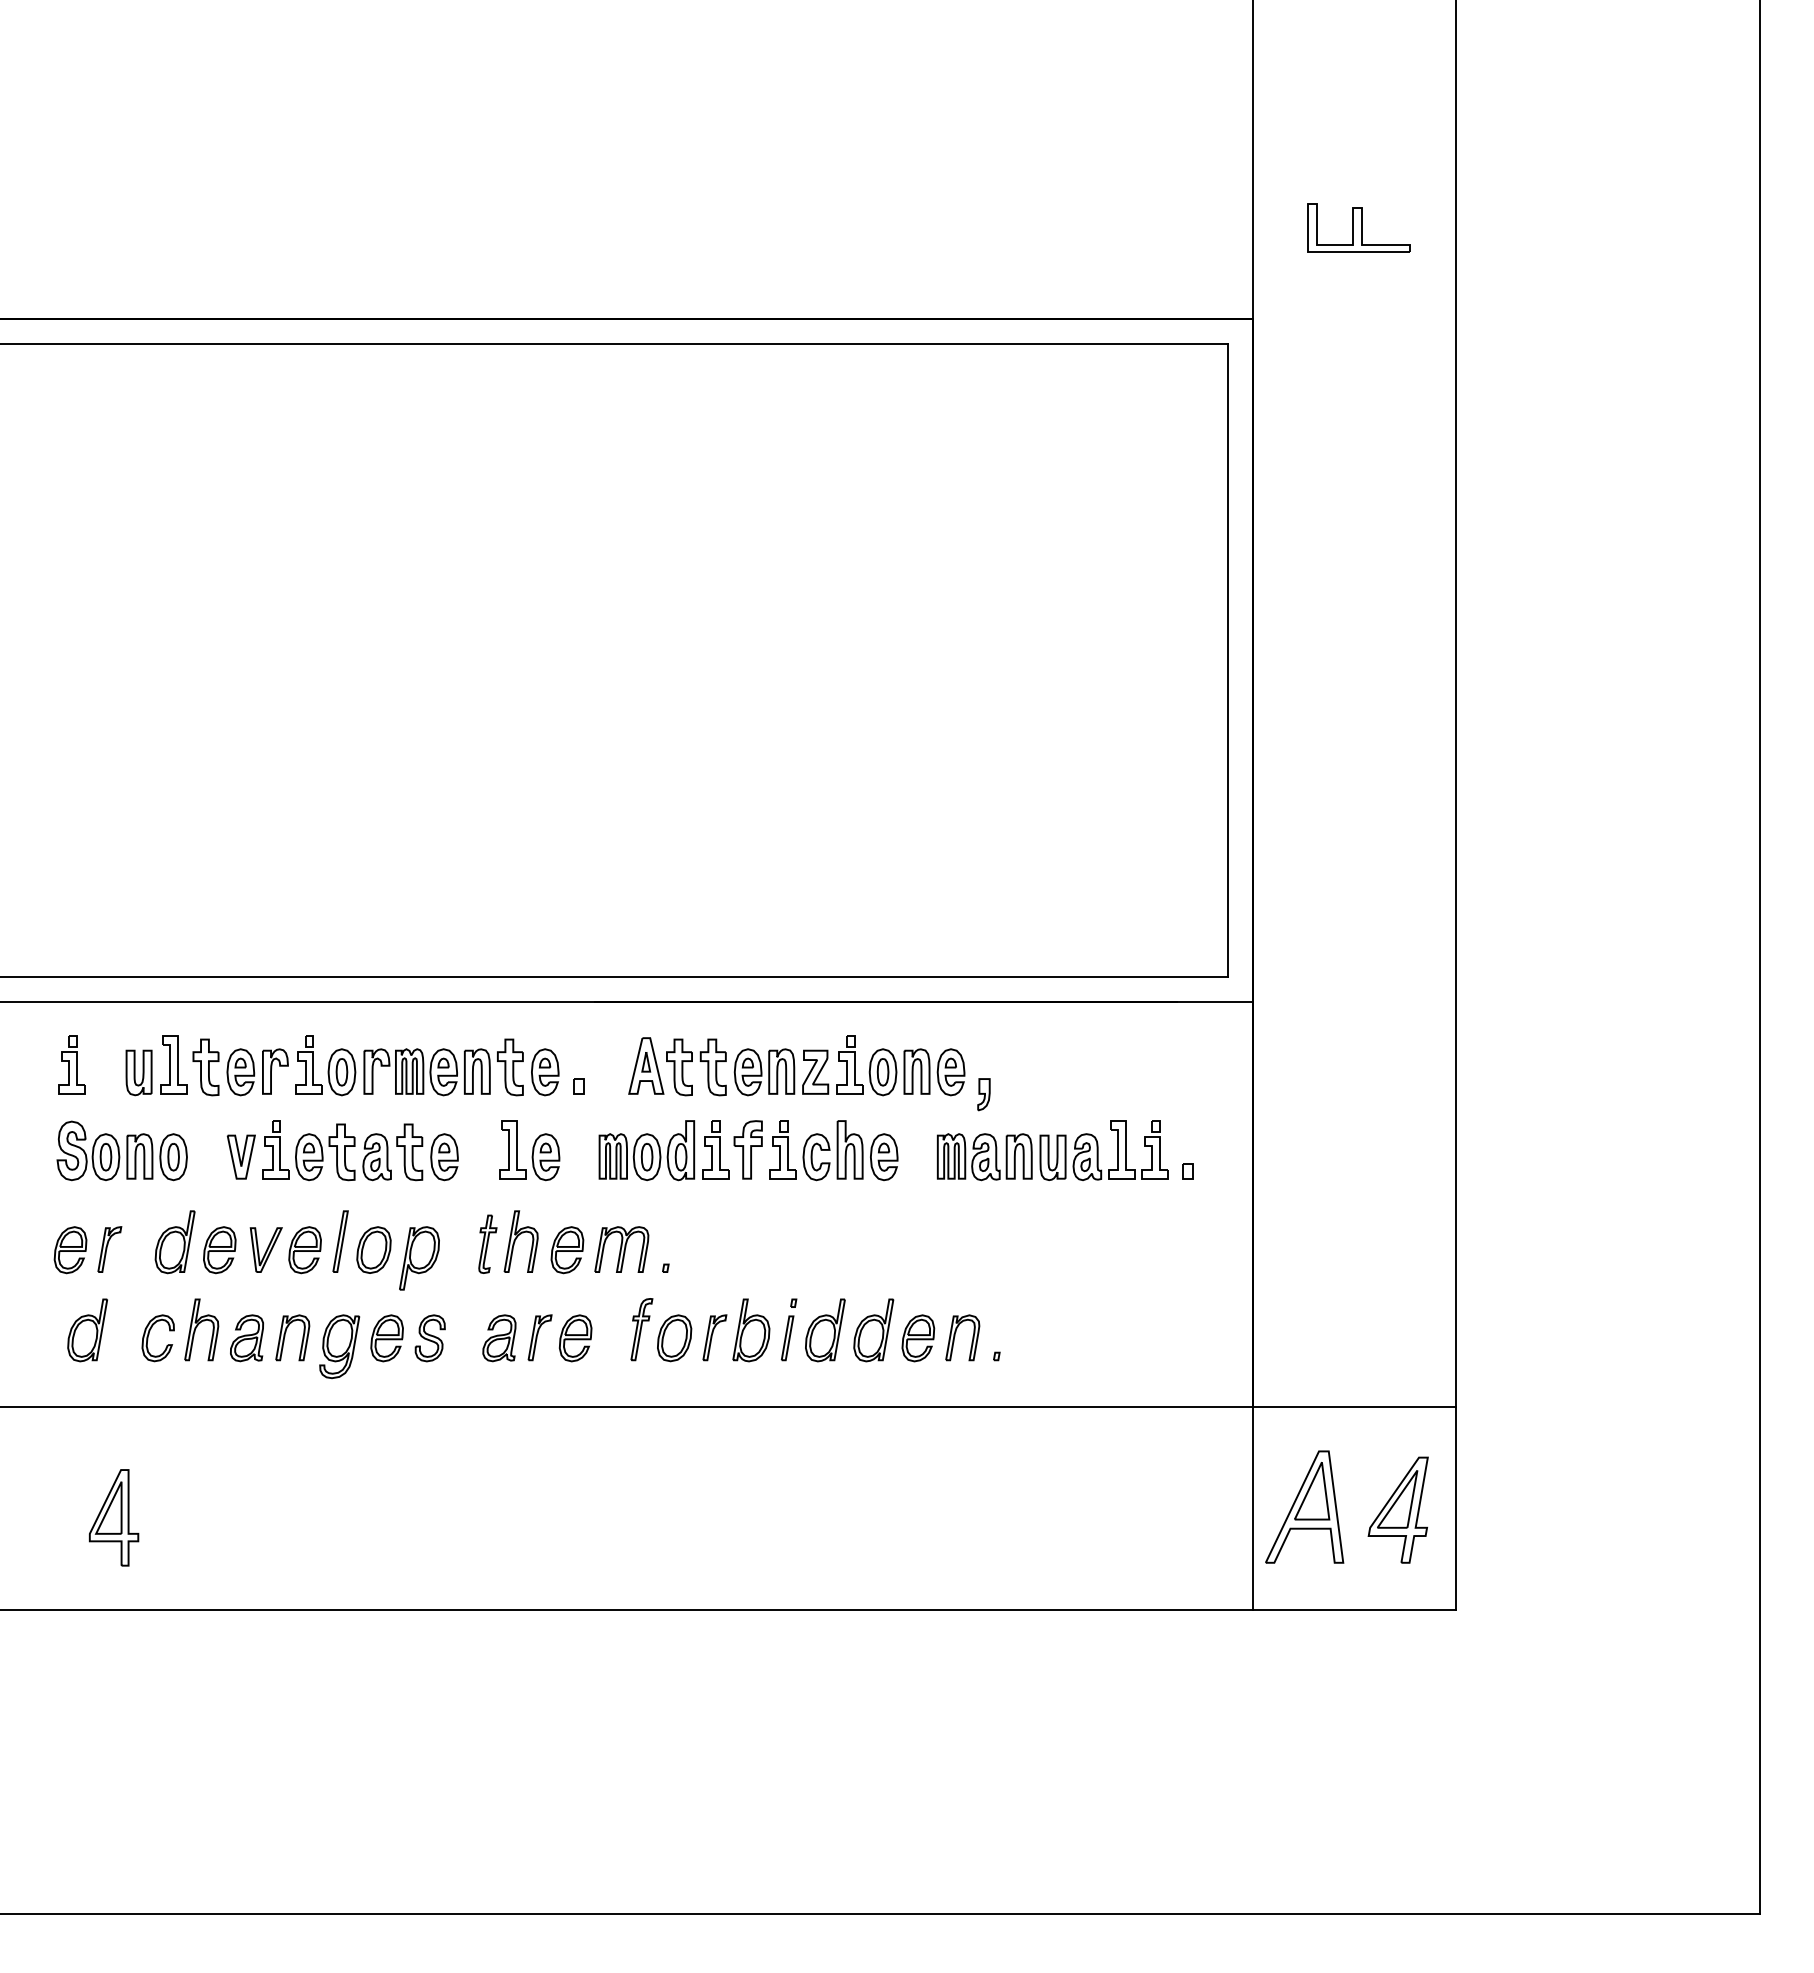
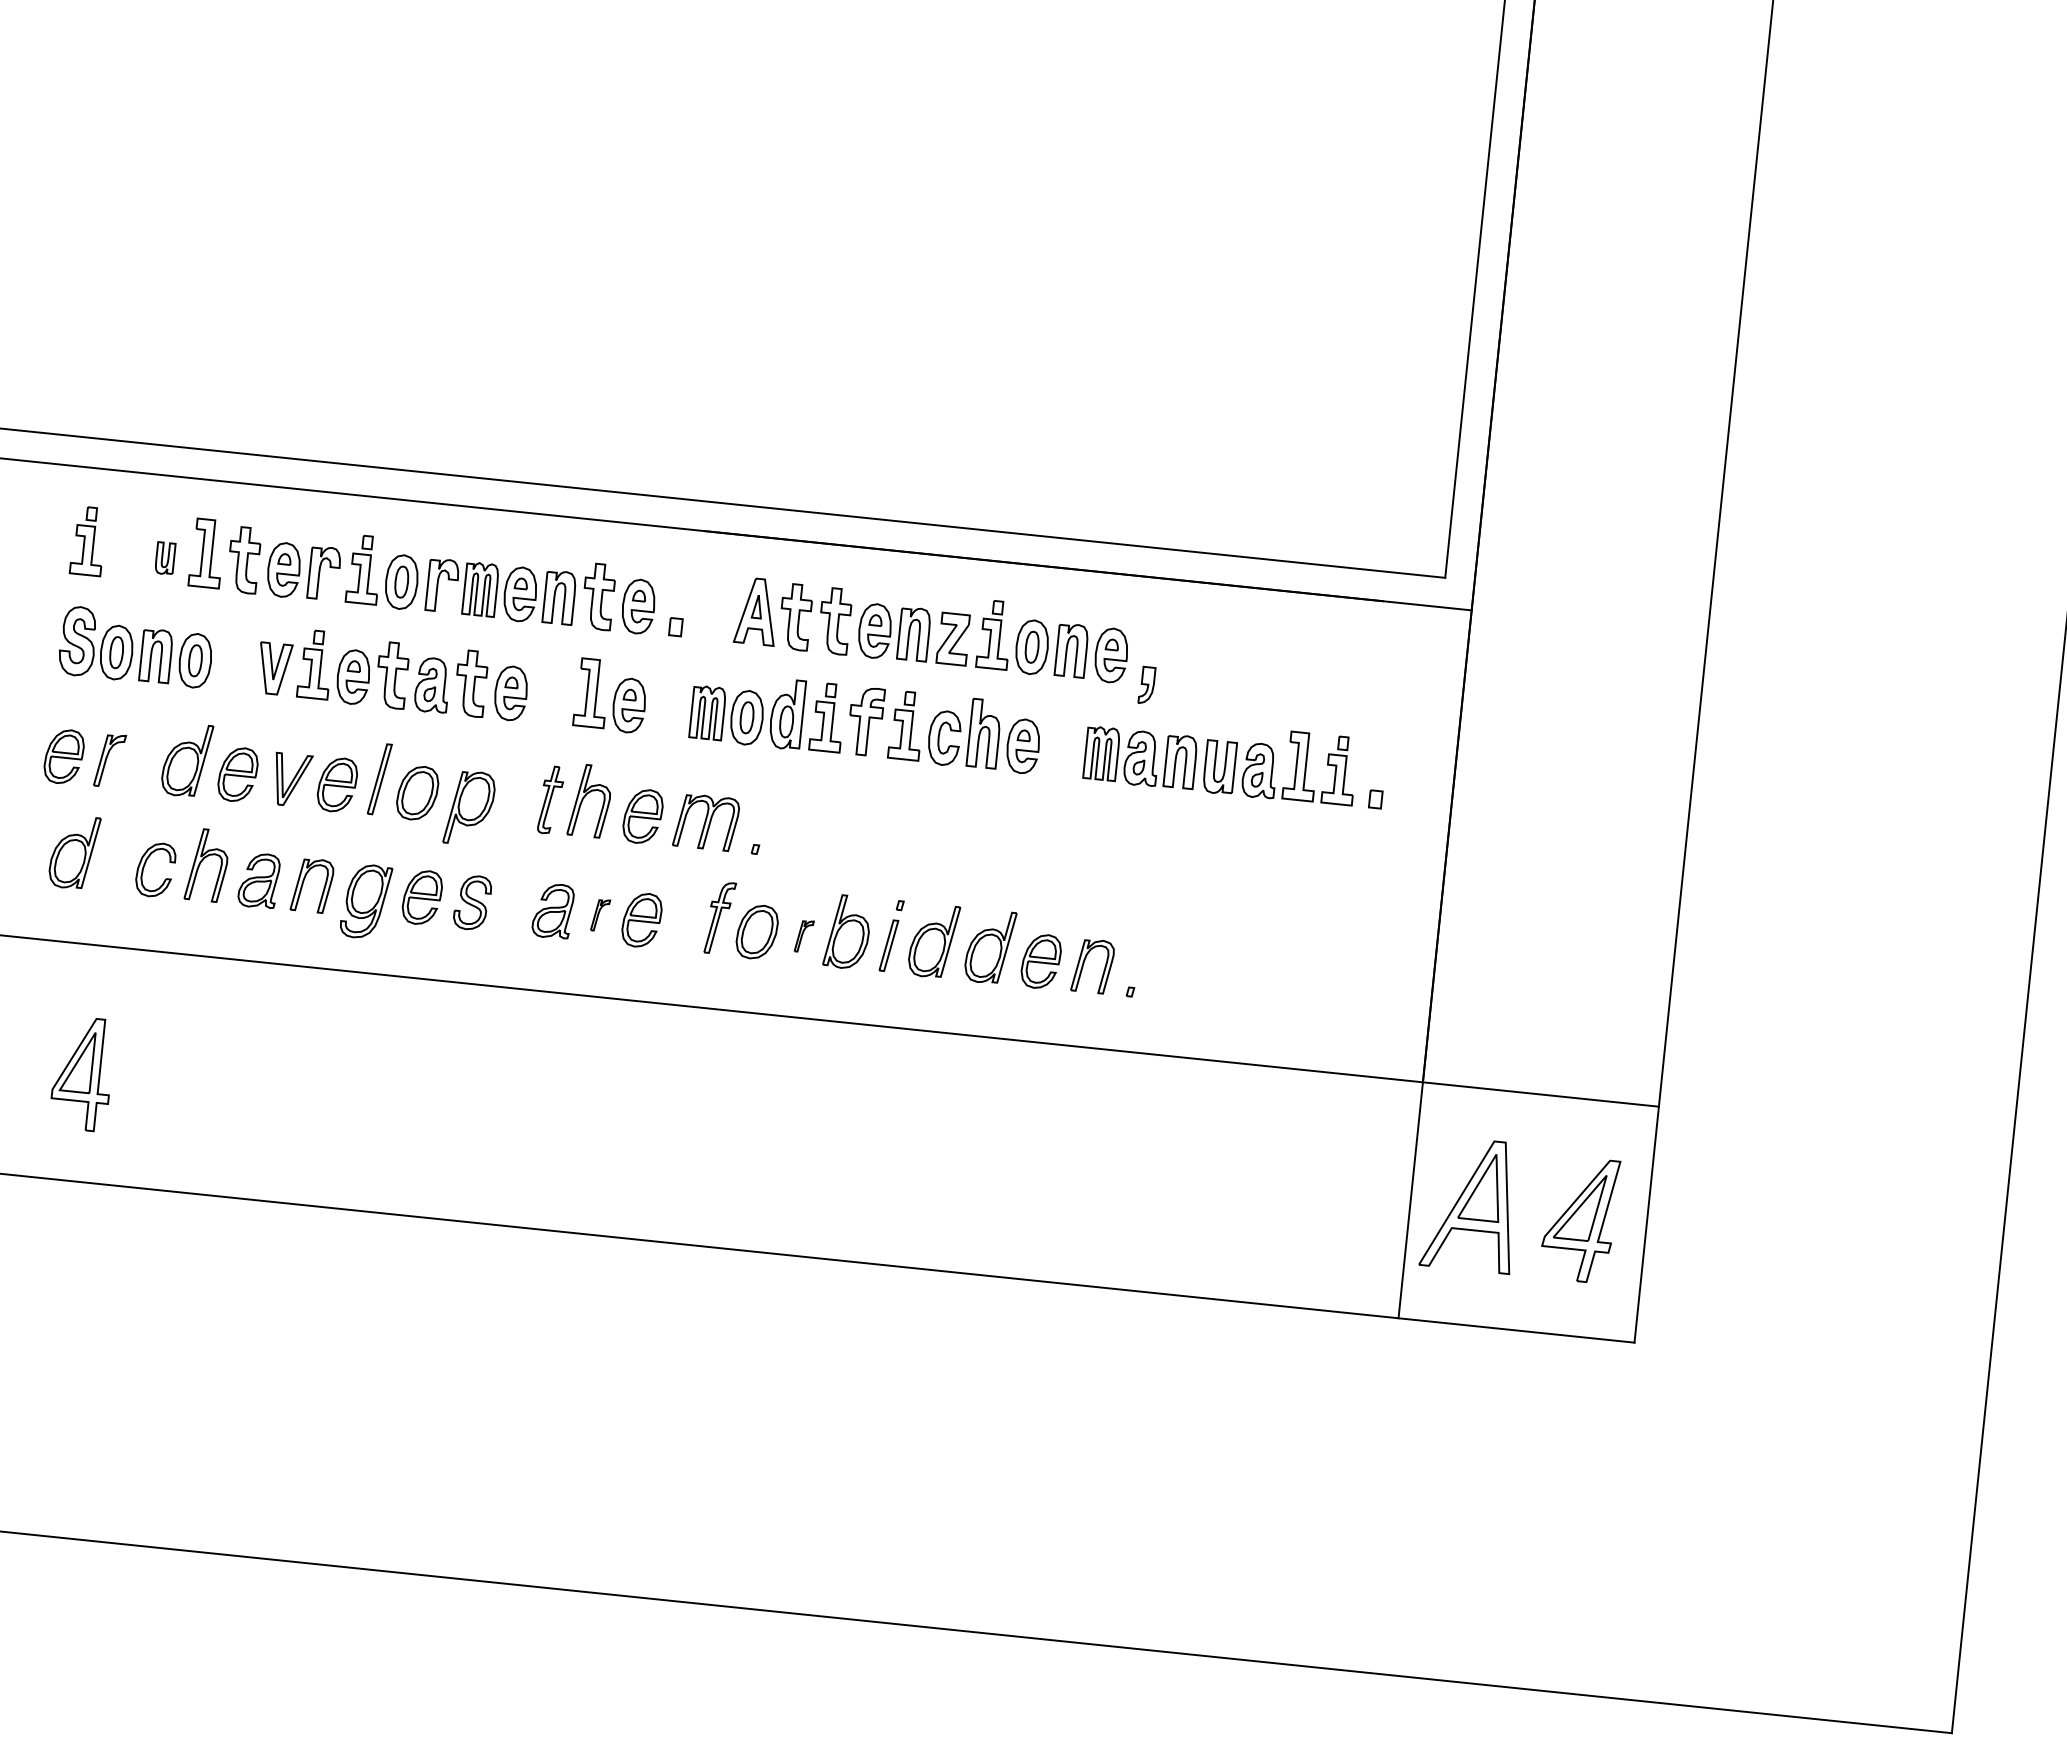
part: (138, 1072) -> (164, 557), size x0.6
part: (539, 1337) -> (599, 914), size x0.6
part: (714, 1337) -> (803, 935), size x0.6

